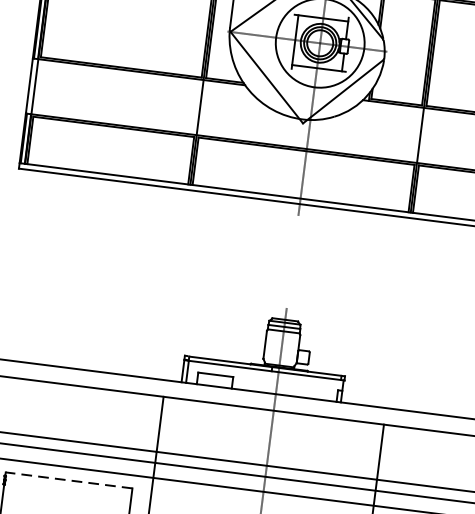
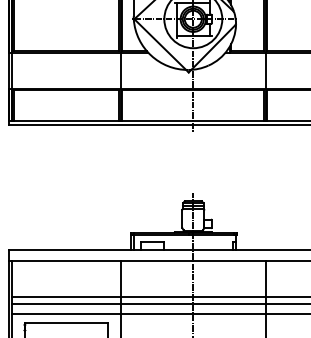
line: (69, 480) -> (66, 322), dashed -> solid

